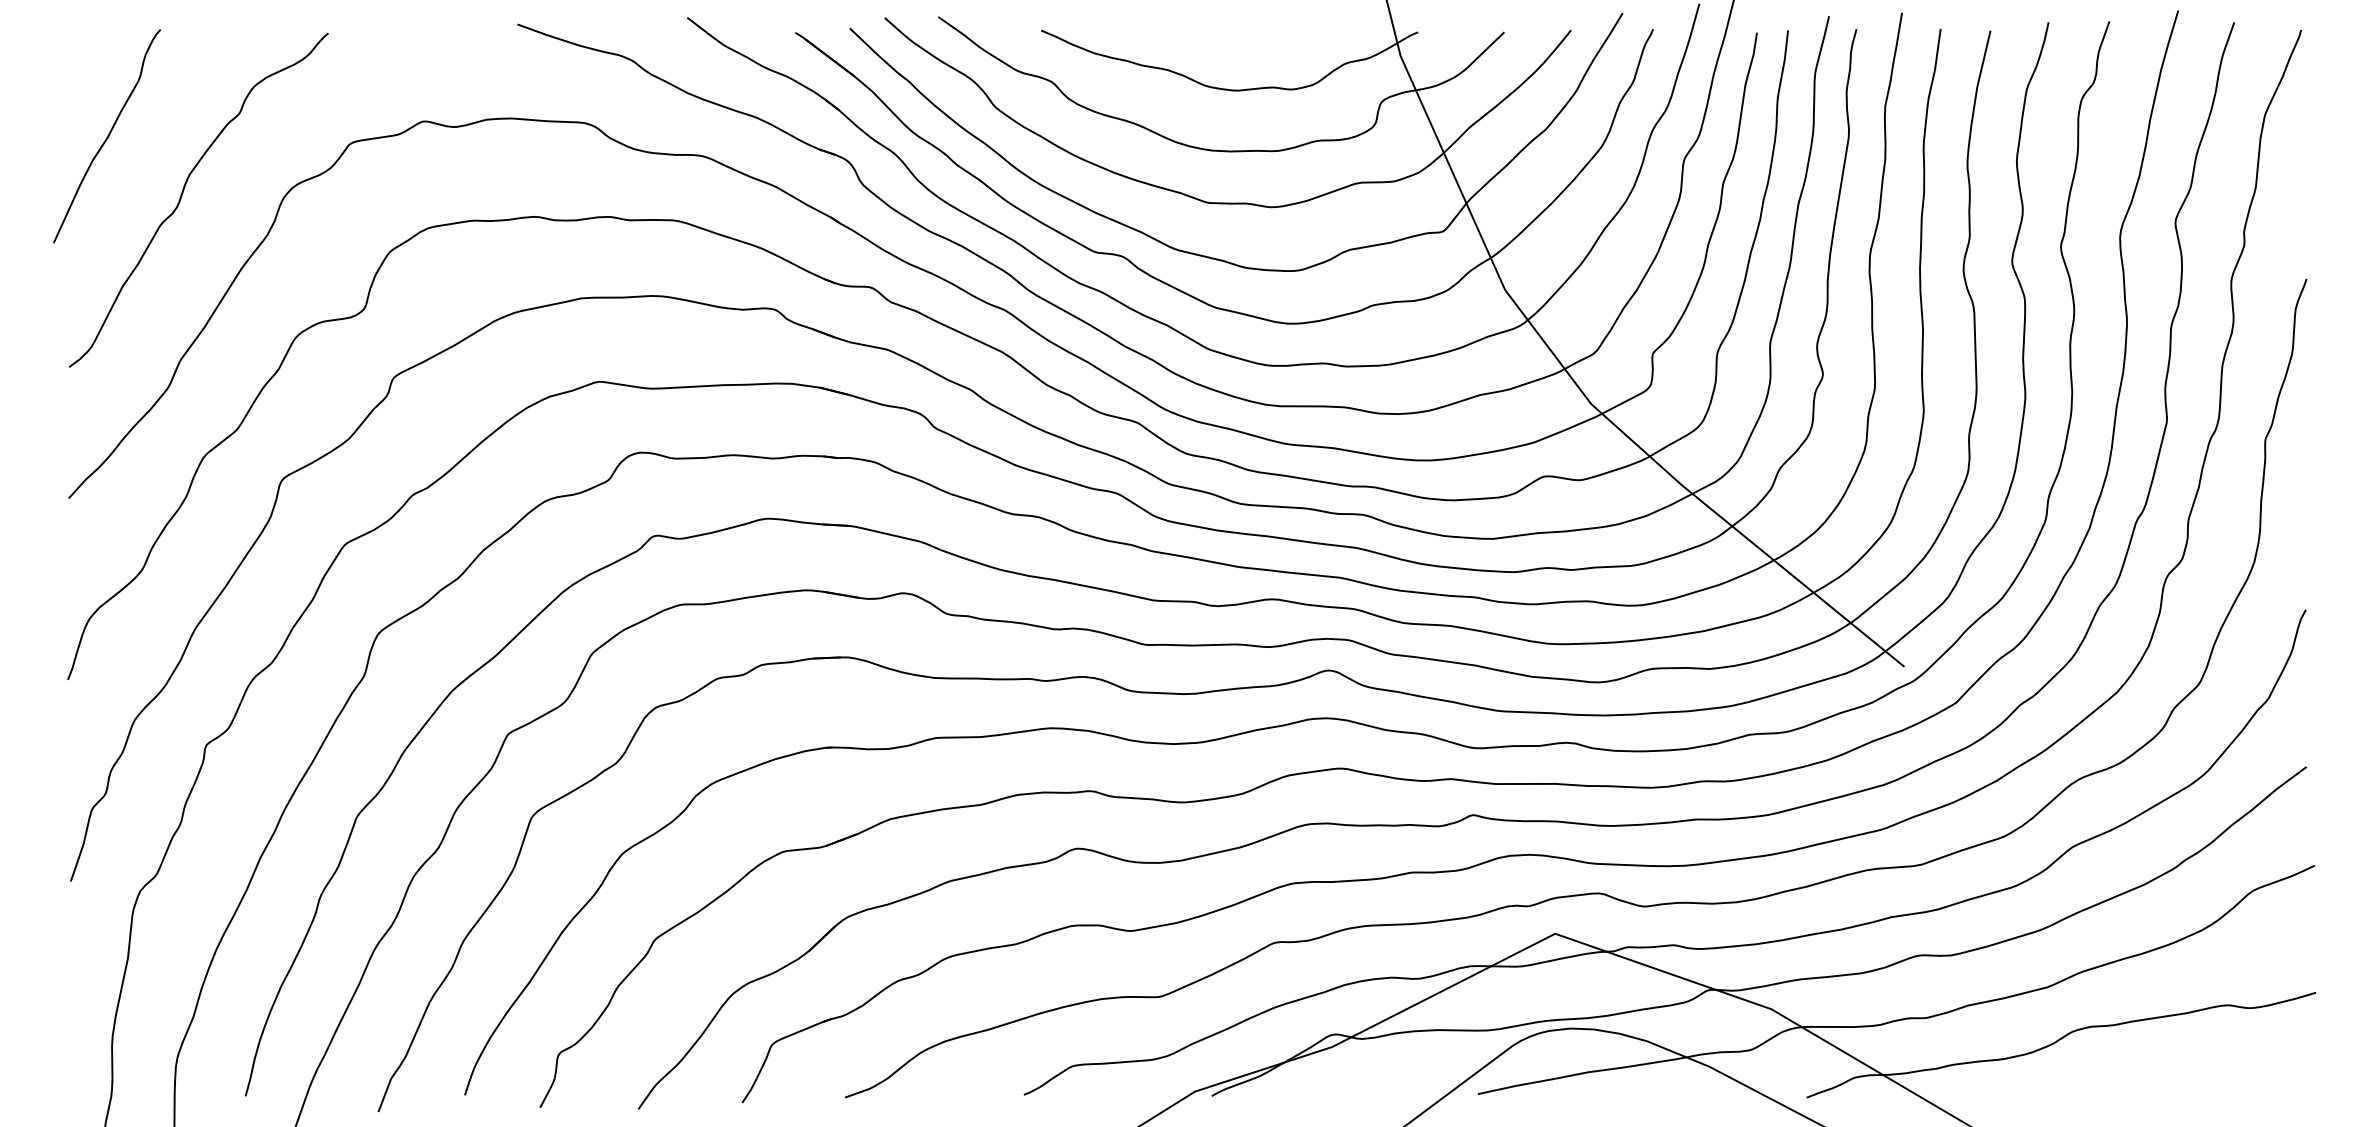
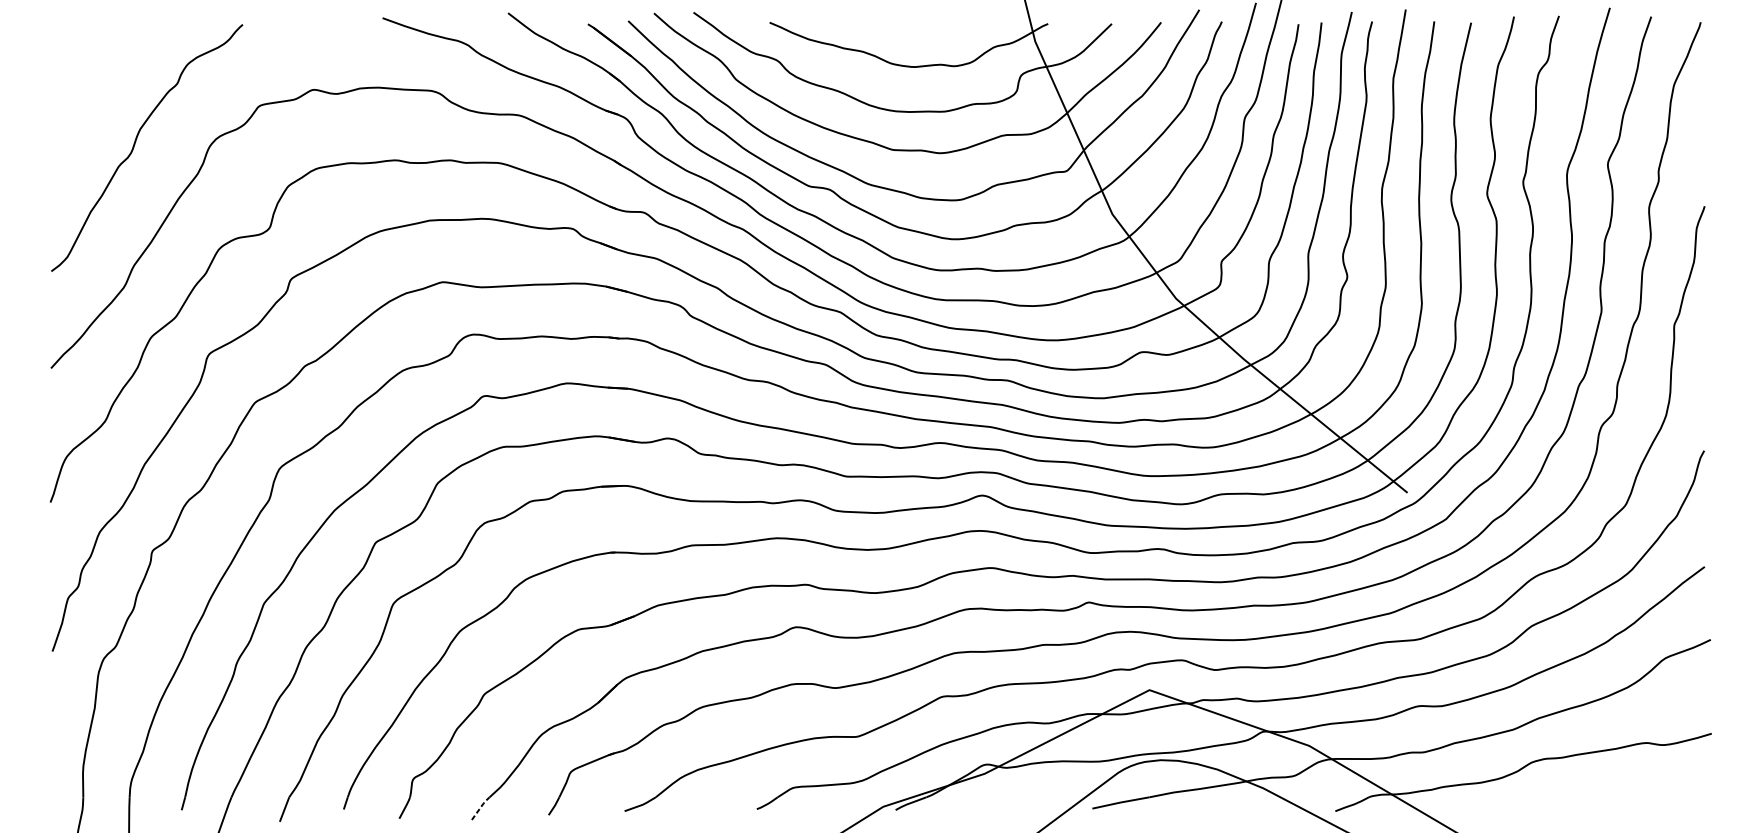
curve: (107, 136) -> (79, 100), removed
line: (650, 1092) -> (480, 807), solid -> dashed

